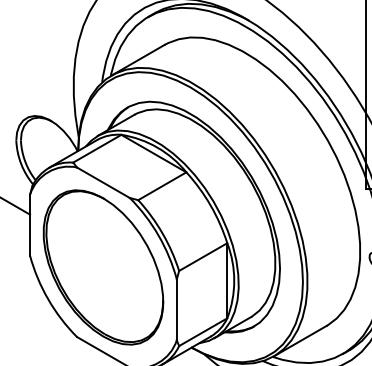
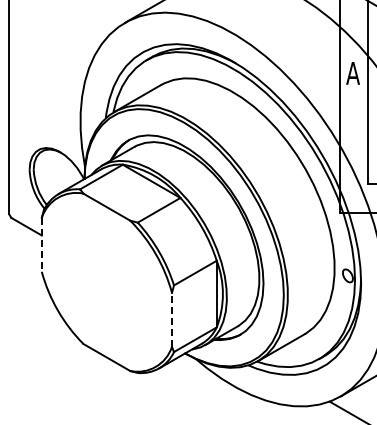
line: (29, 224) -> (41, 244), solid -> dashed
part: (102, 267) -> (106, 282), removed
line: (177, 309) -> (172, 319), solid -> dashed

